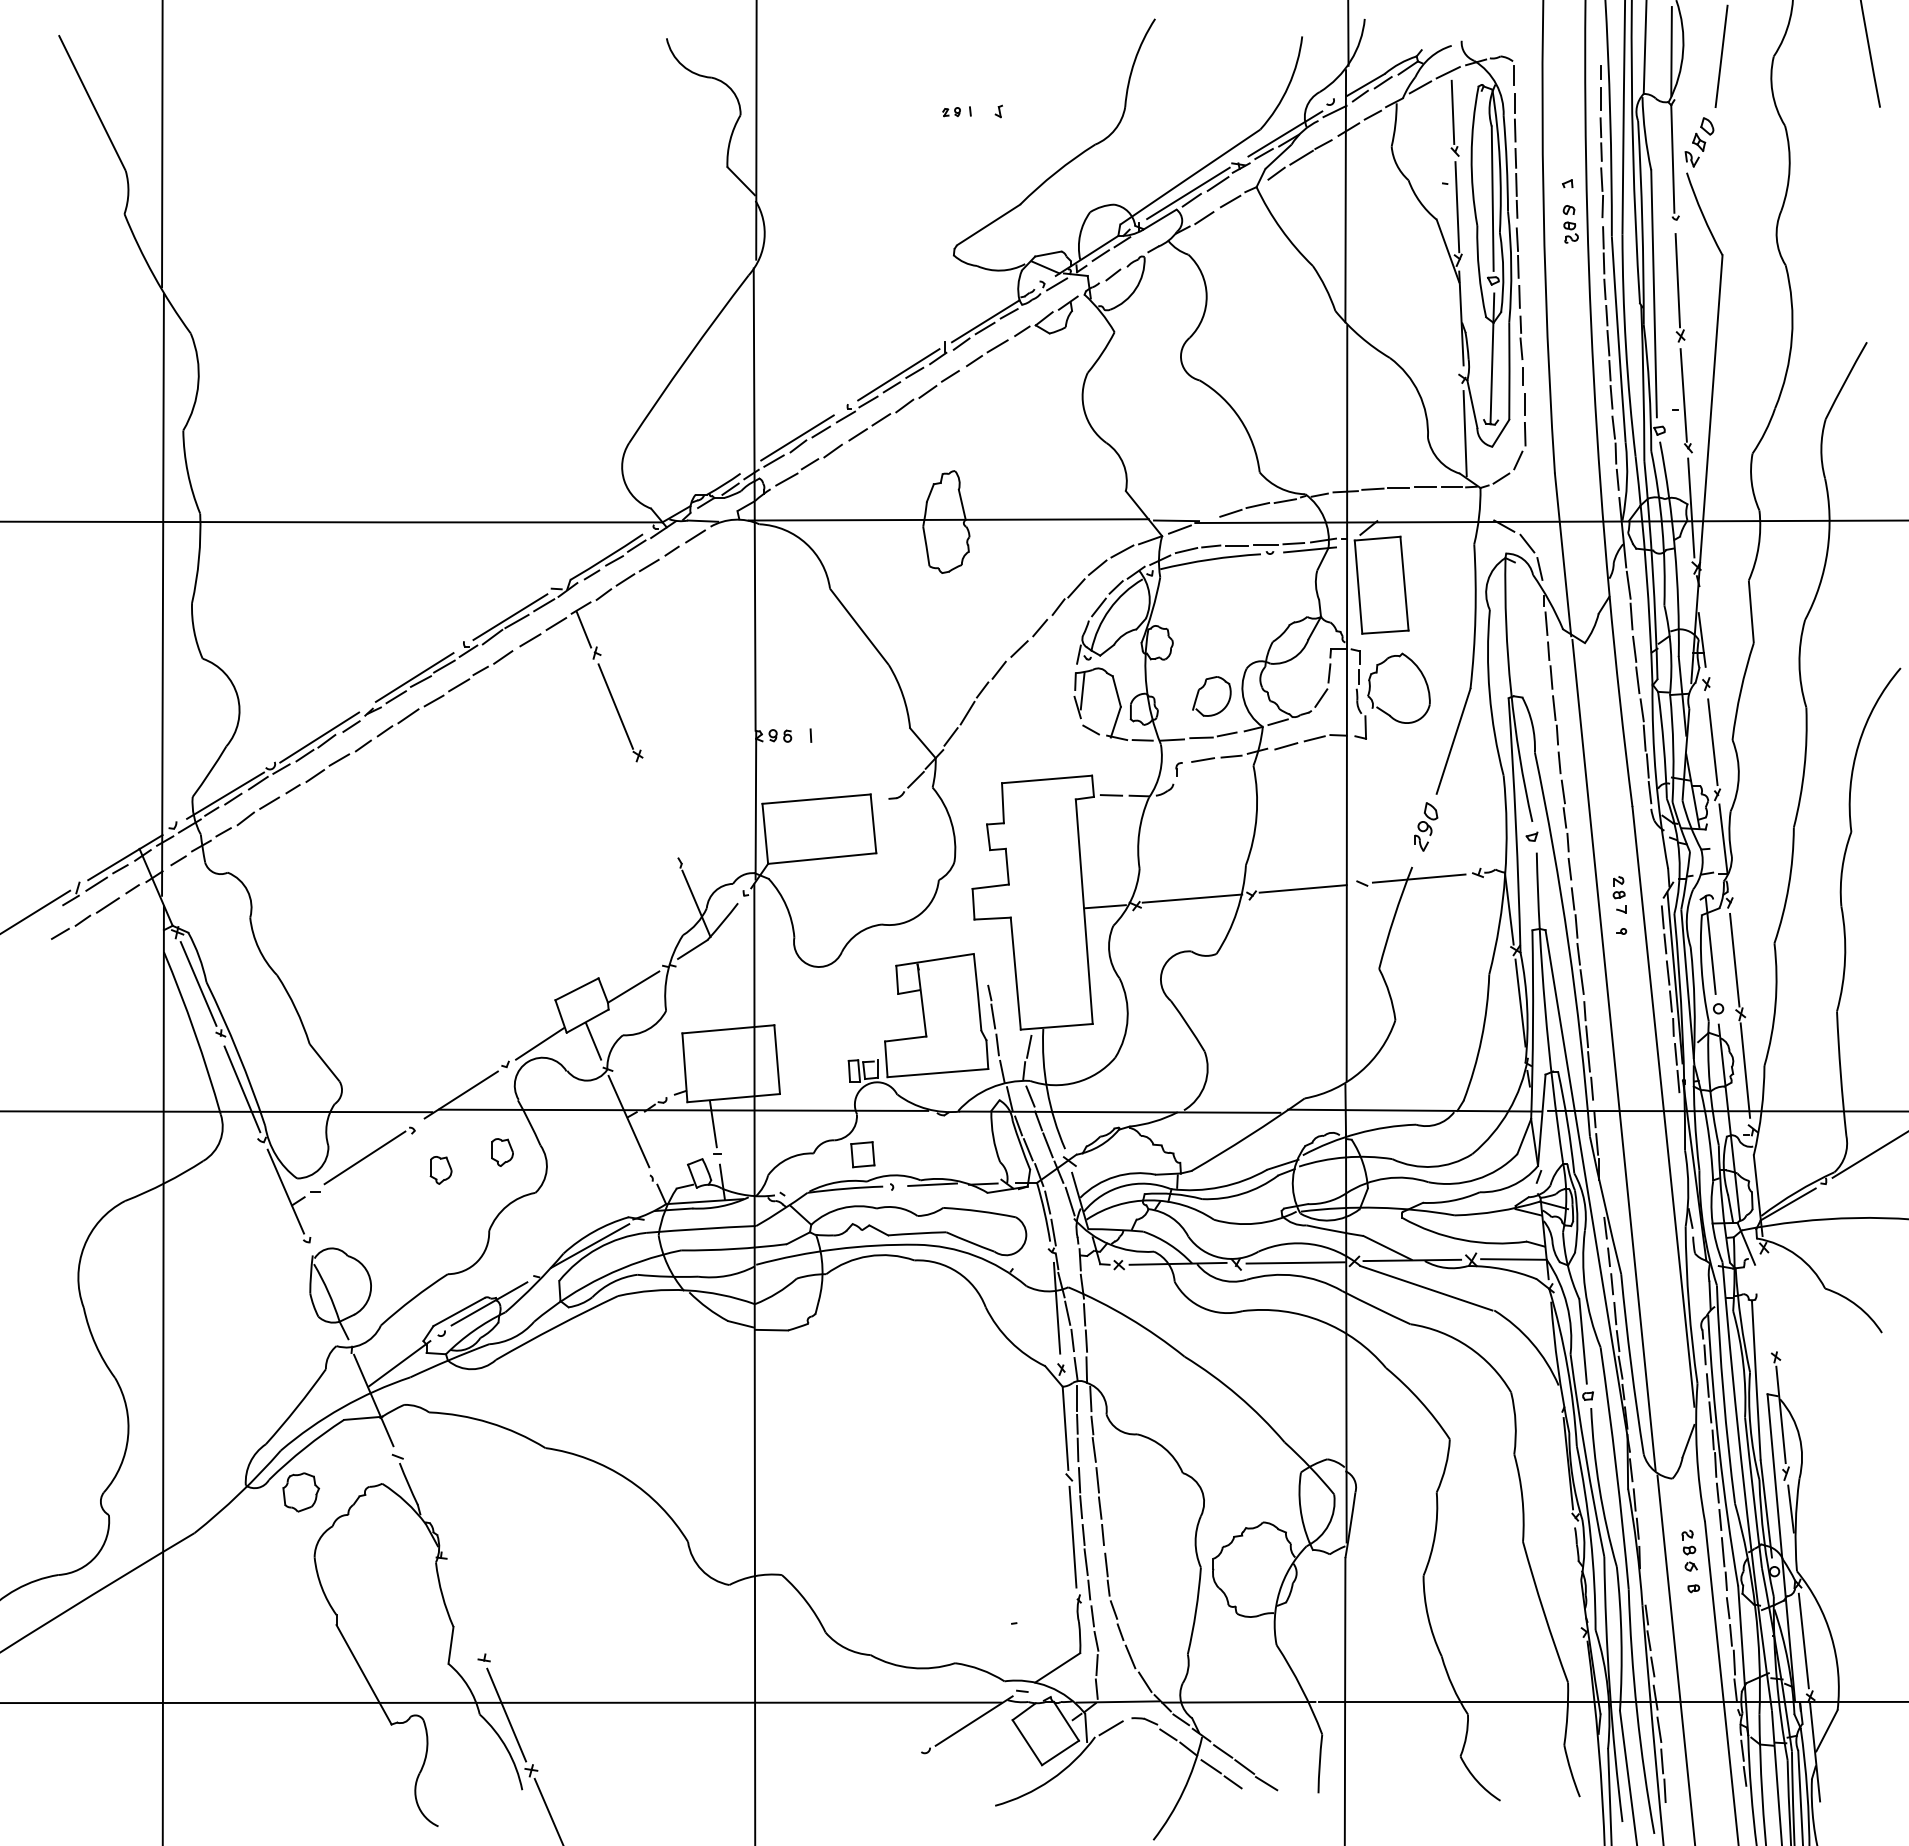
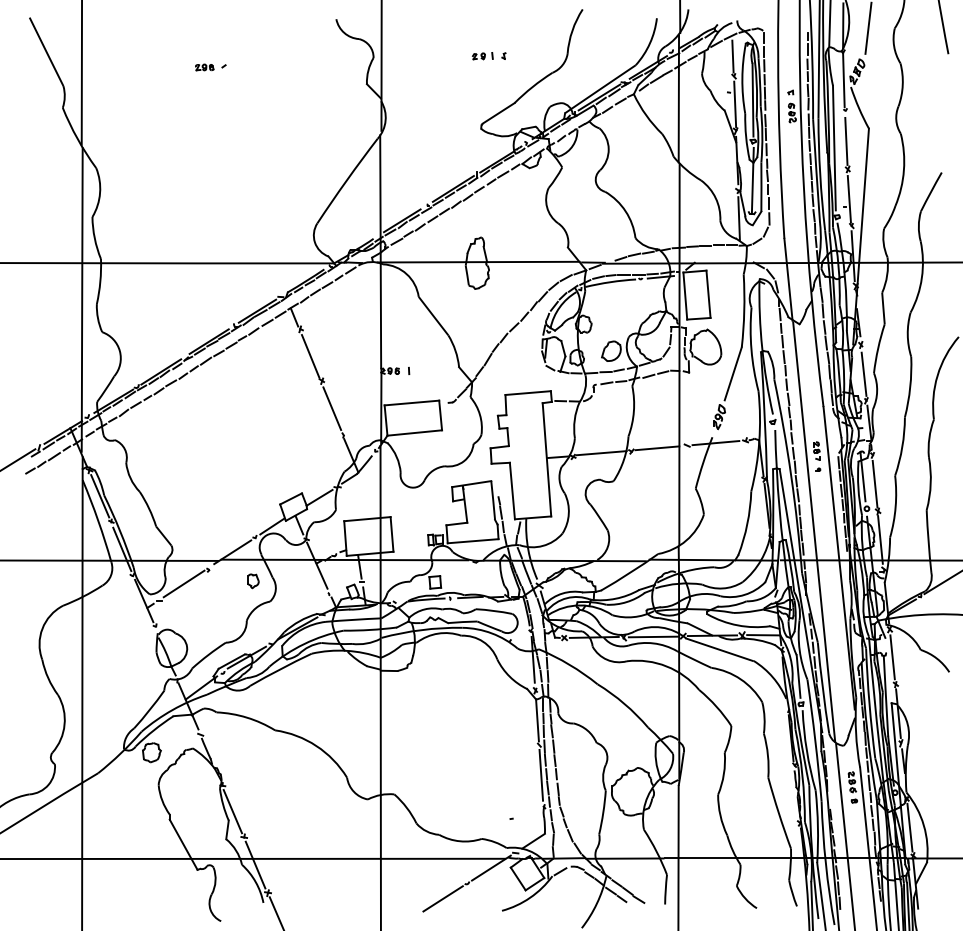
part: (956, 112) -> (482, 56), size x1.43
part: (417, 134) -> (210, 67), added
line: (659, 810) -> (332, 408), added
part: (441, 1170) -> (222, 590), removed
line: (1769, 1303) -> (892, 657), added
line: (460, 1608) -> (232, 811), added
line: (877, 1781) -> (442, 898), added

